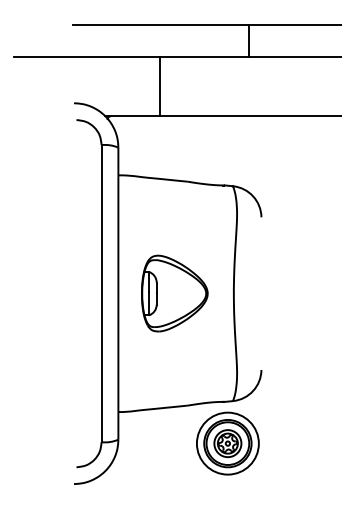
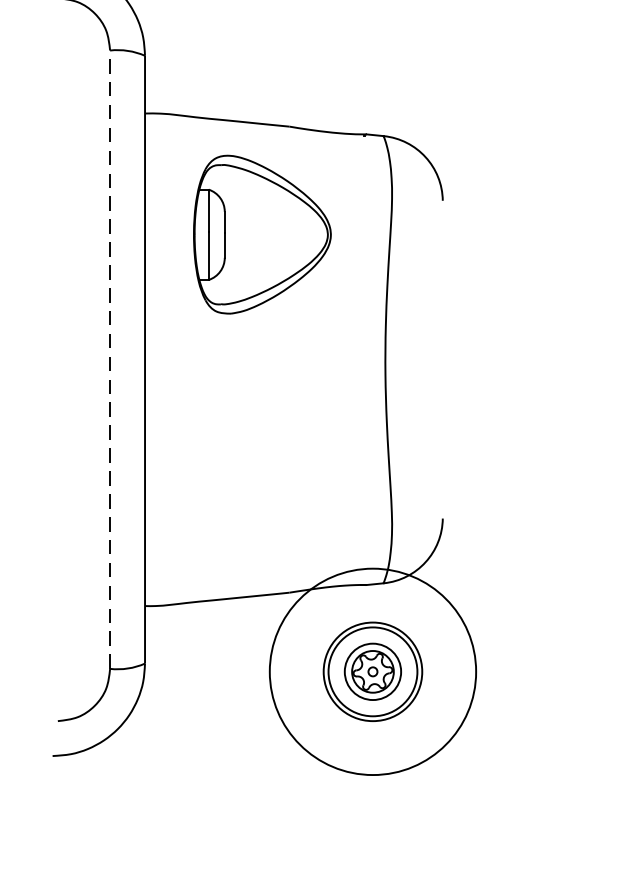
line: (101, 293) -> (109, 359), solid -> dashed
part: (174, 293) -> (261, 234), moved
circle: (227, 443) -> (372, 671), size x1.6

